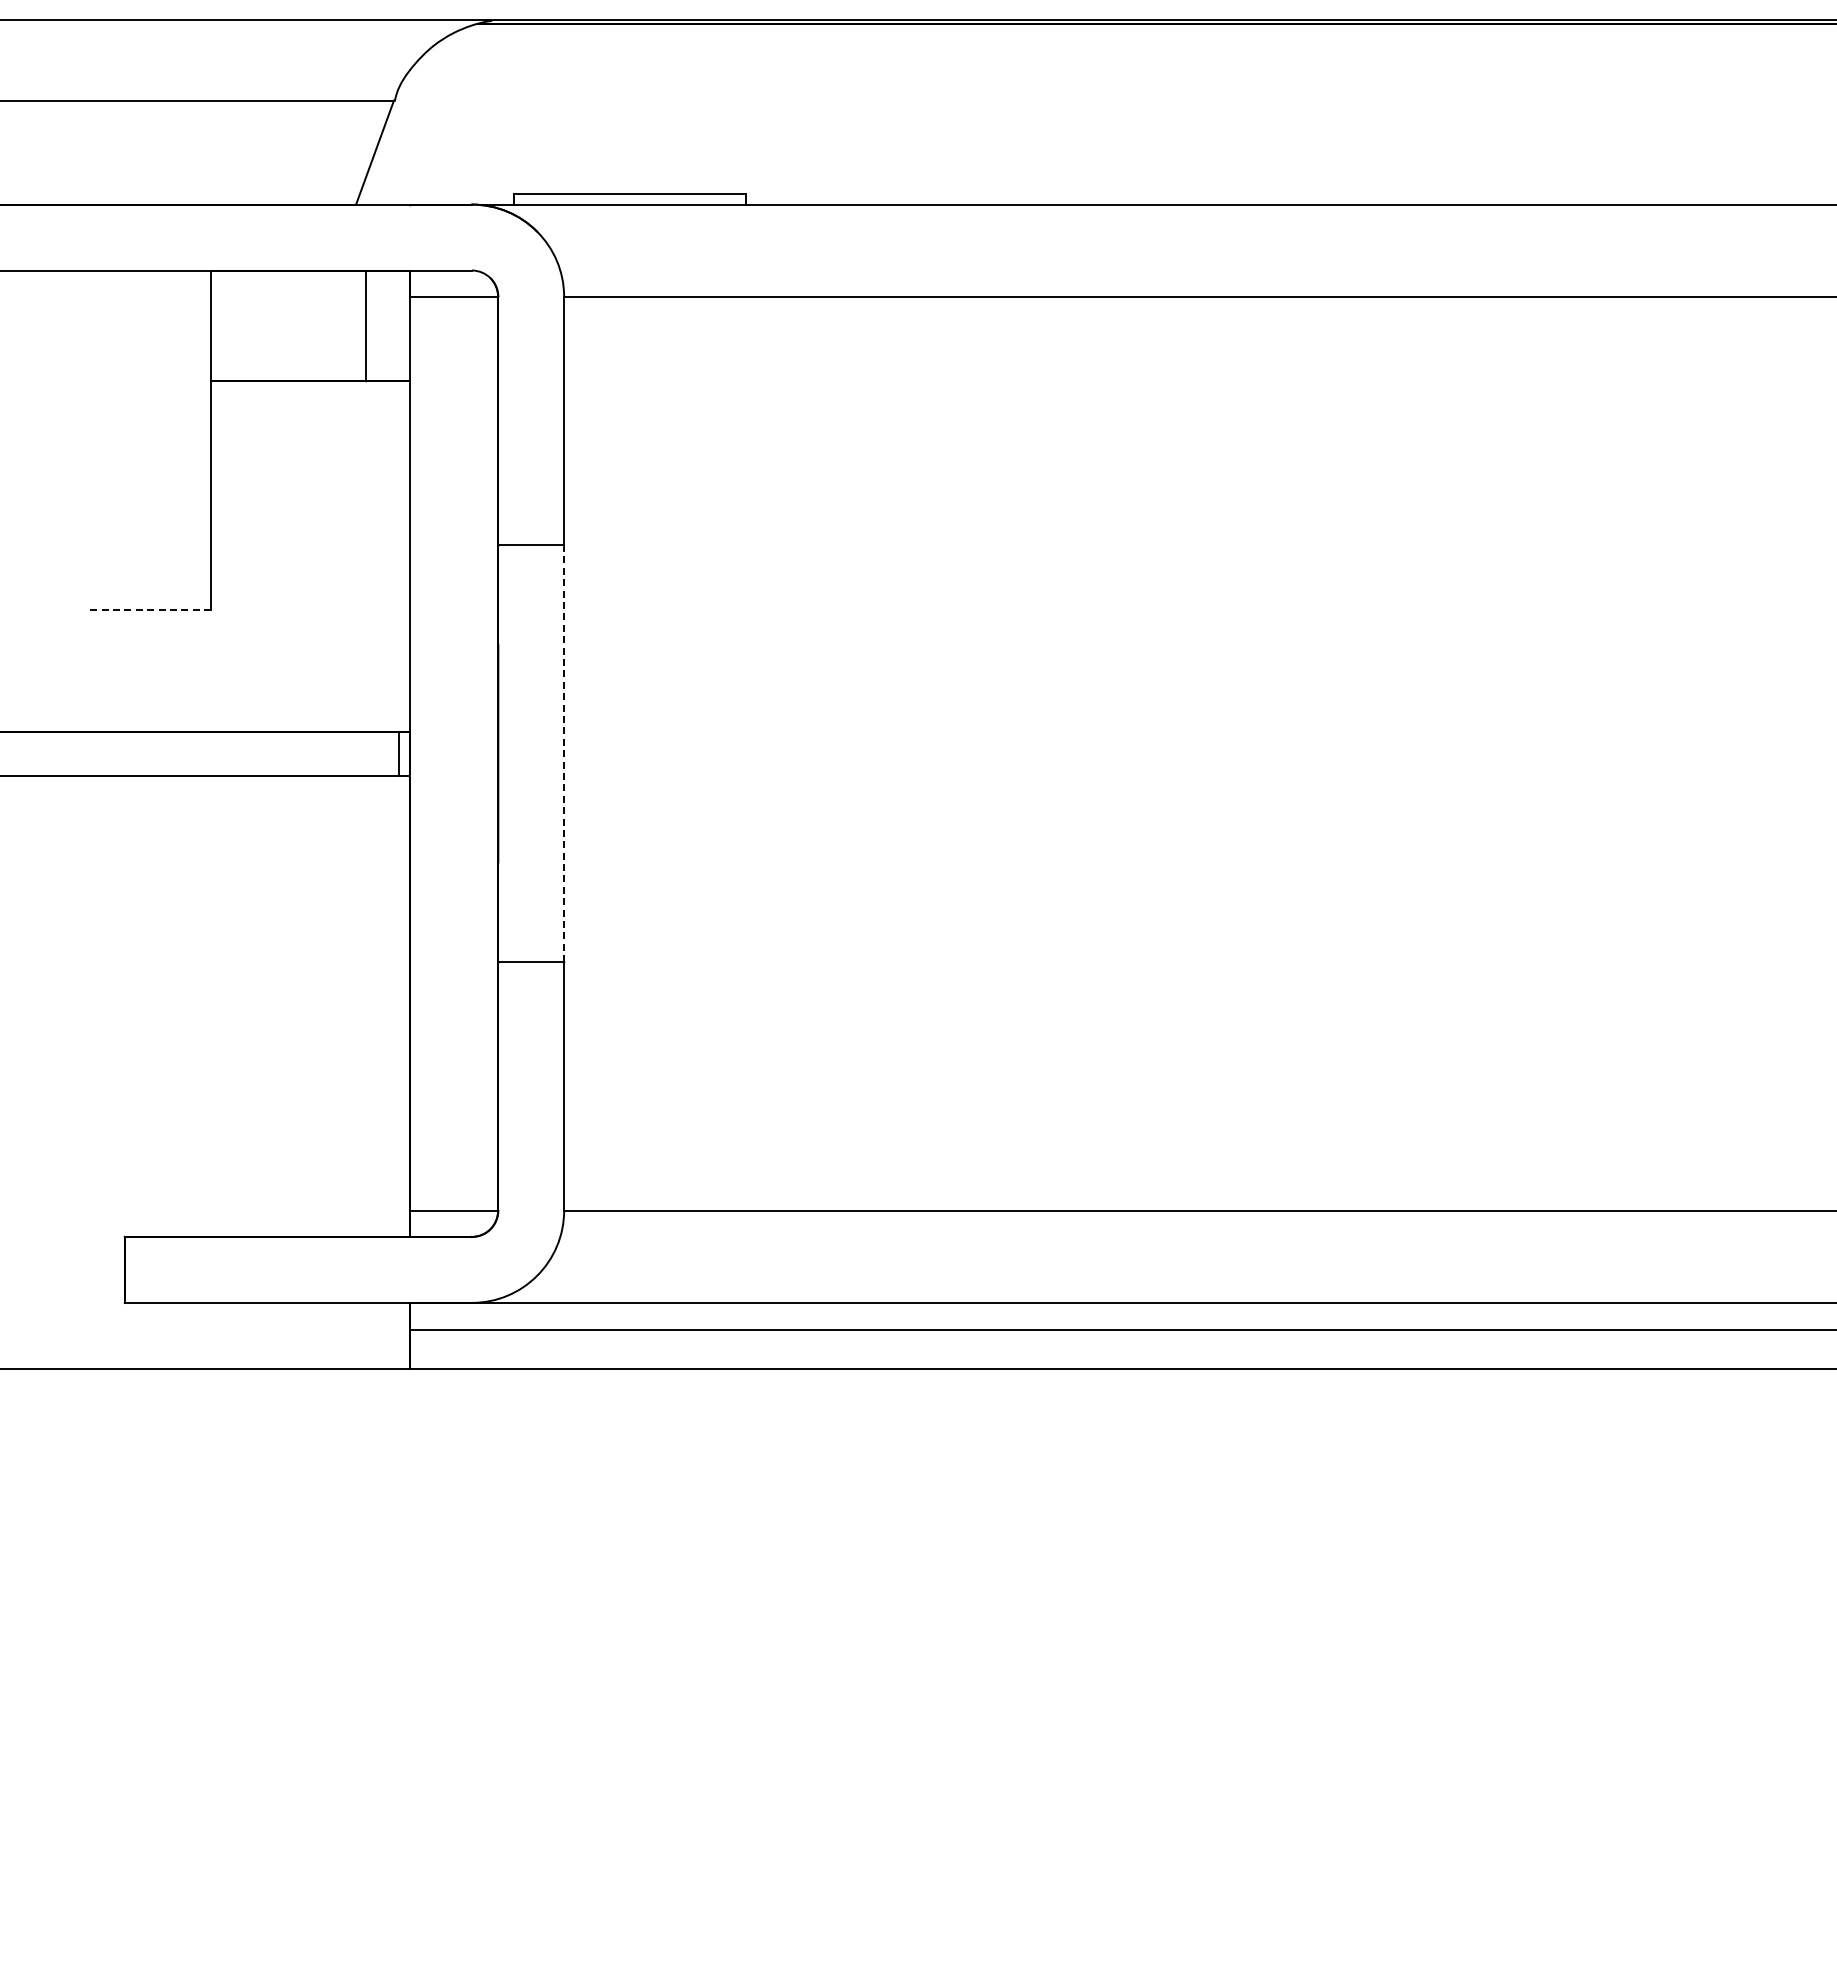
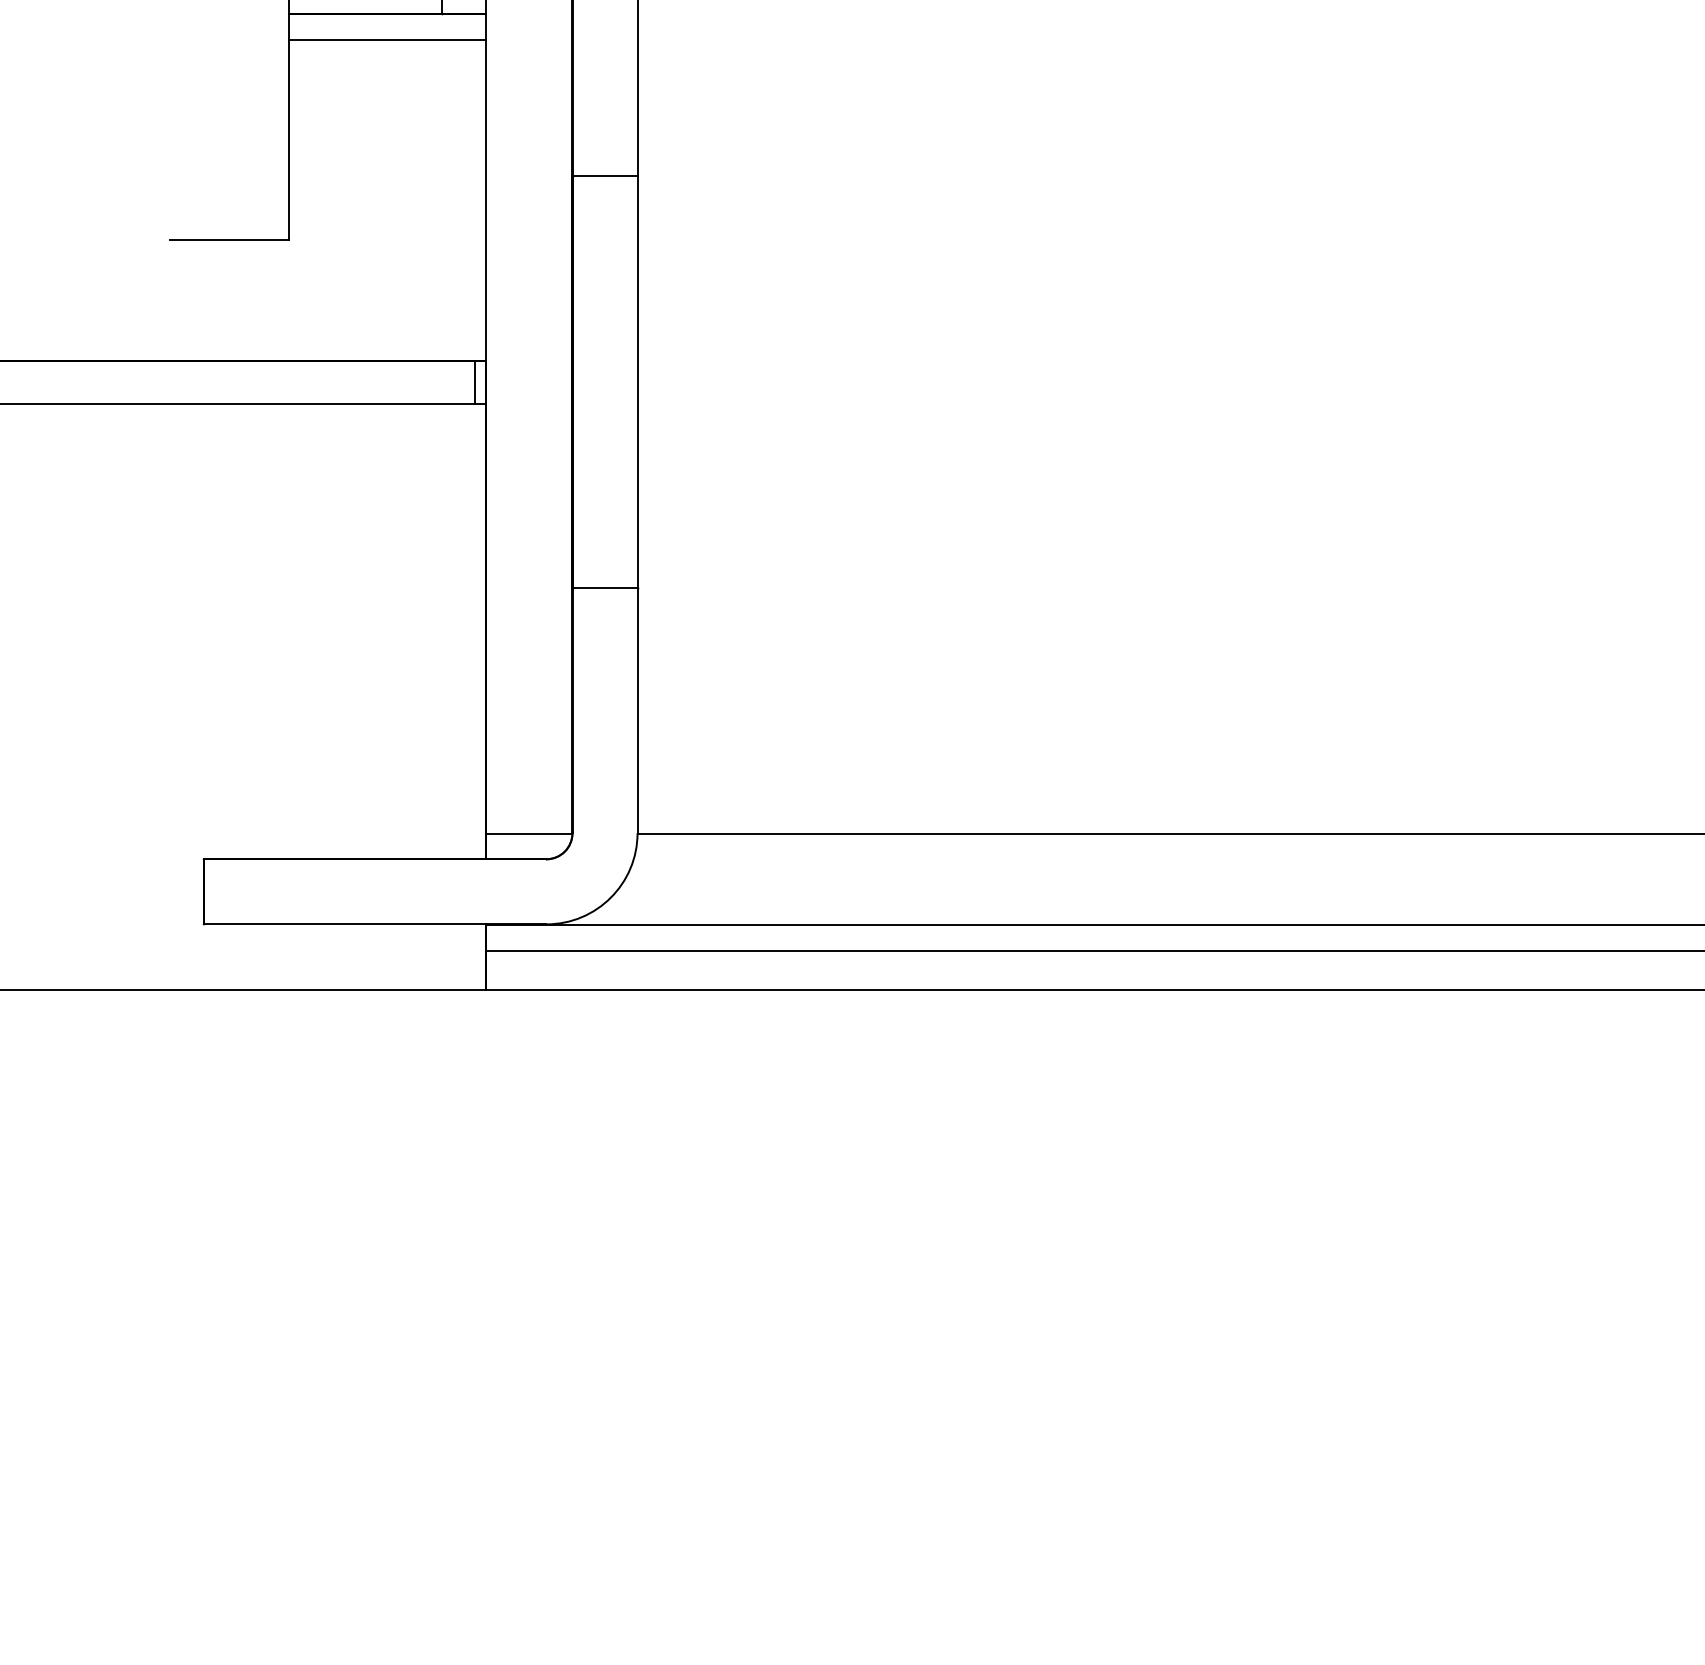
line: (310, 407) -> (387, 40), added
line: (151, 609) -> (230, 240), dashed -> solid
line: (564, 753) -> (637, 382), dashed -> solid

